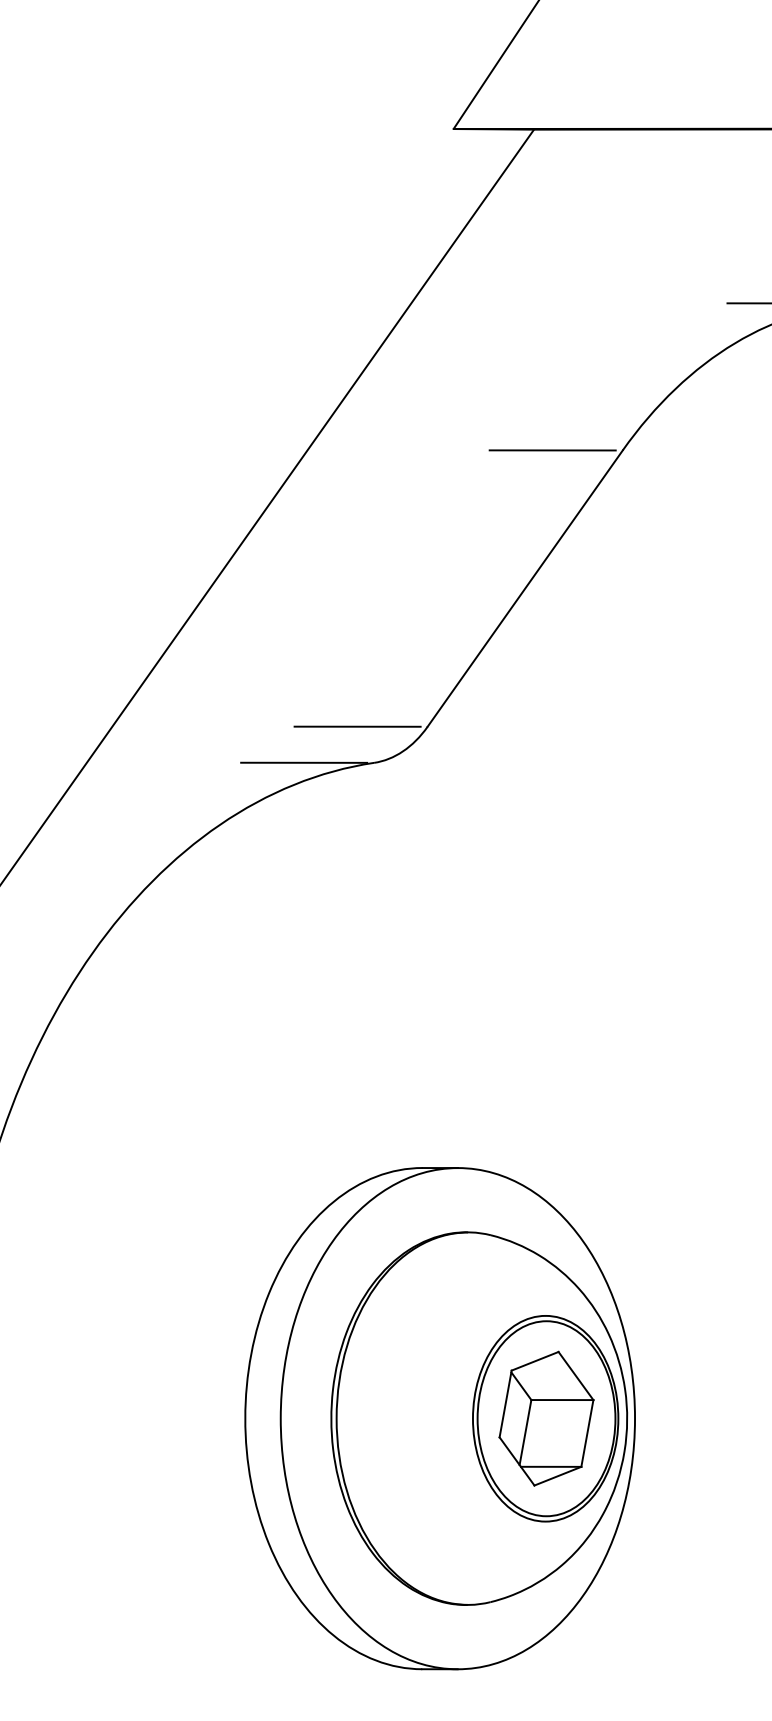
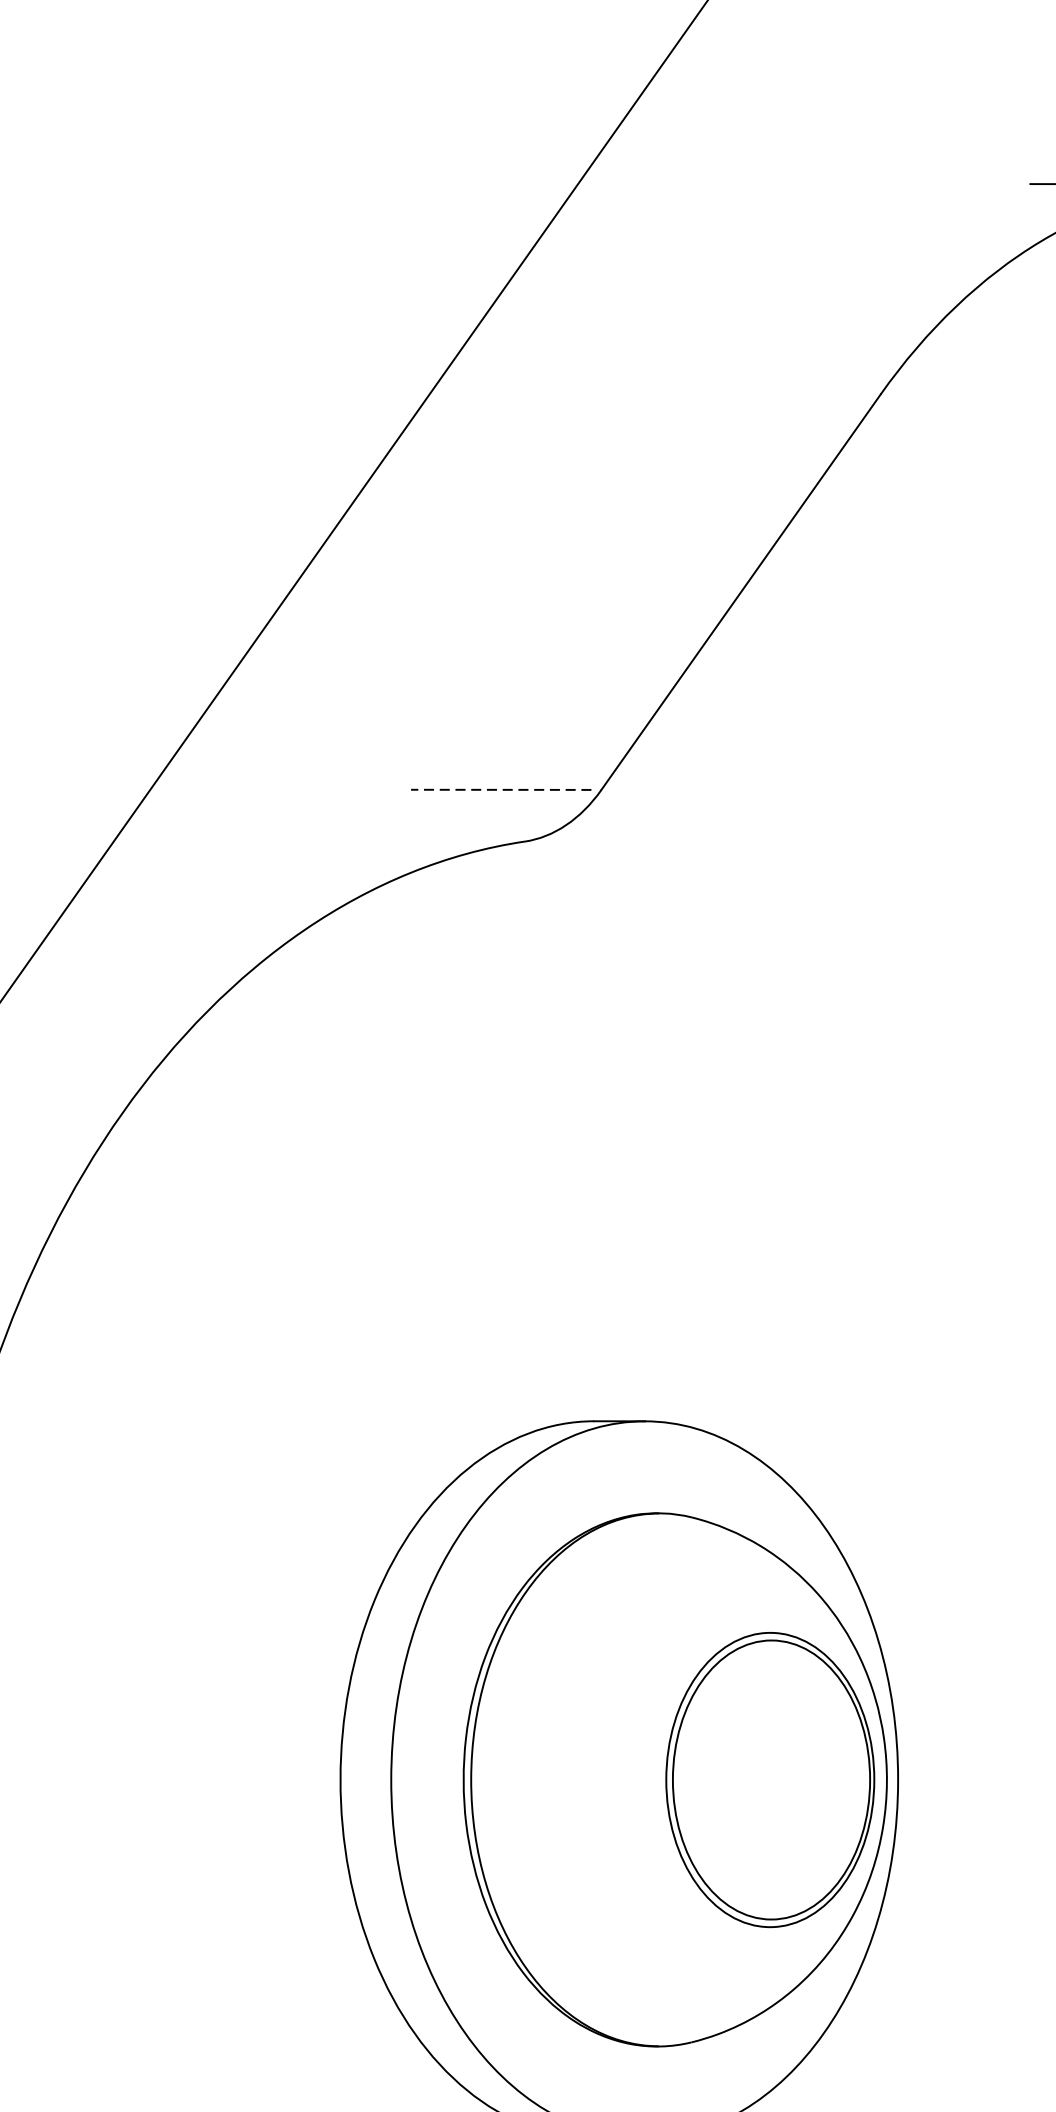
line: (552, 450) -> (780, 394), removed
line: (357, 726) -> (501, 789), solid -> dashed
line: (304, 762) -> (425, 841), removed
part: (546, 1418) -> (771, 1779), removed

